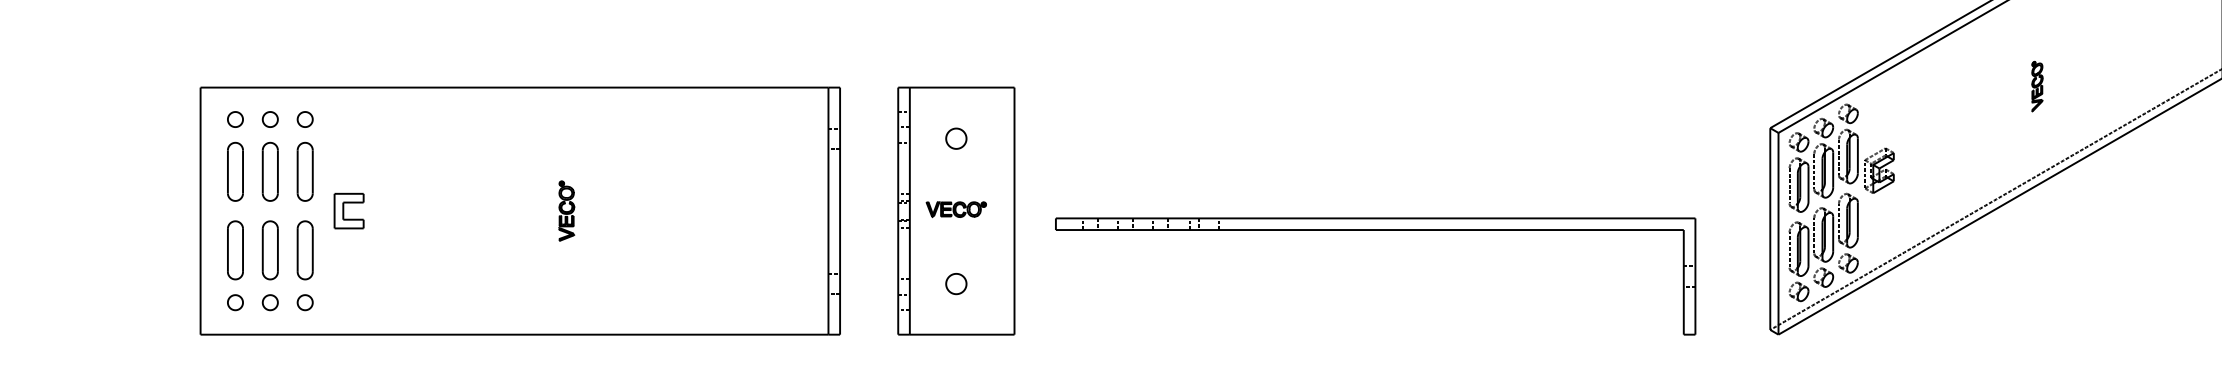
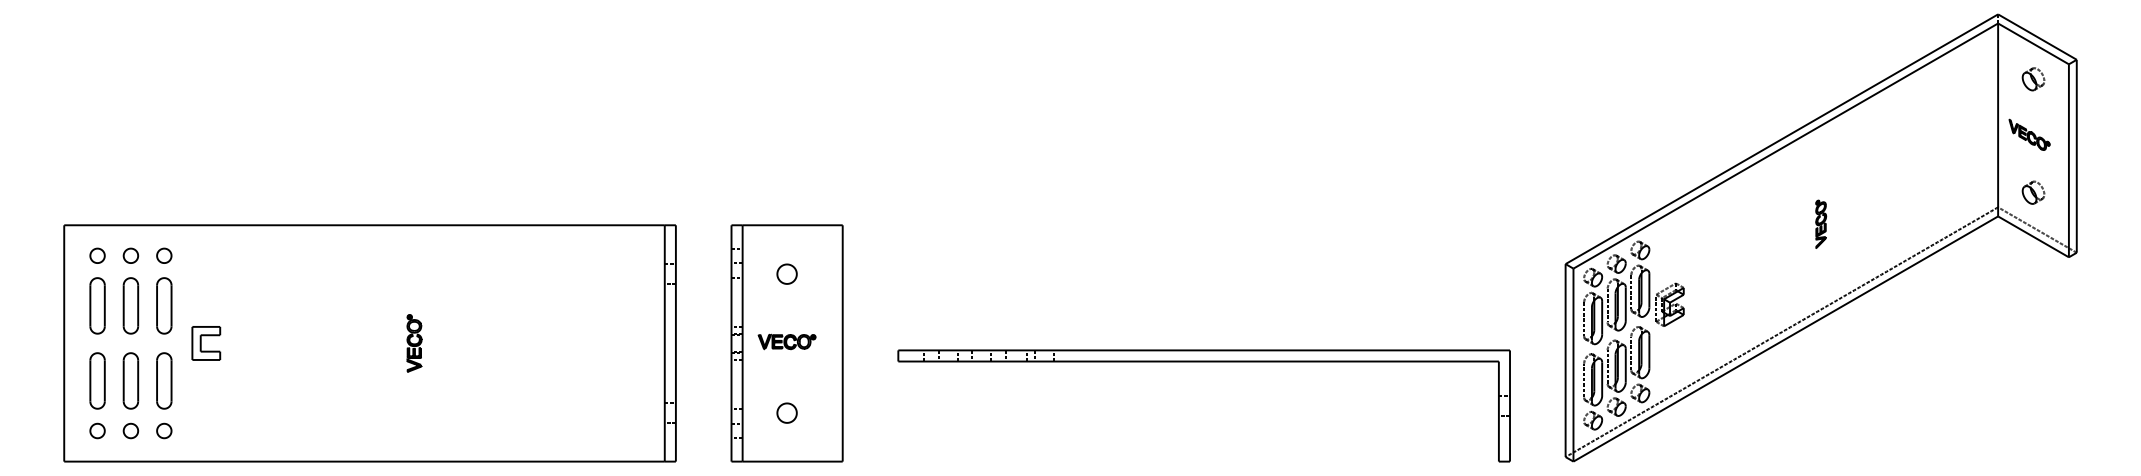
part: (1374, 231) -> (1203, 362), moved

